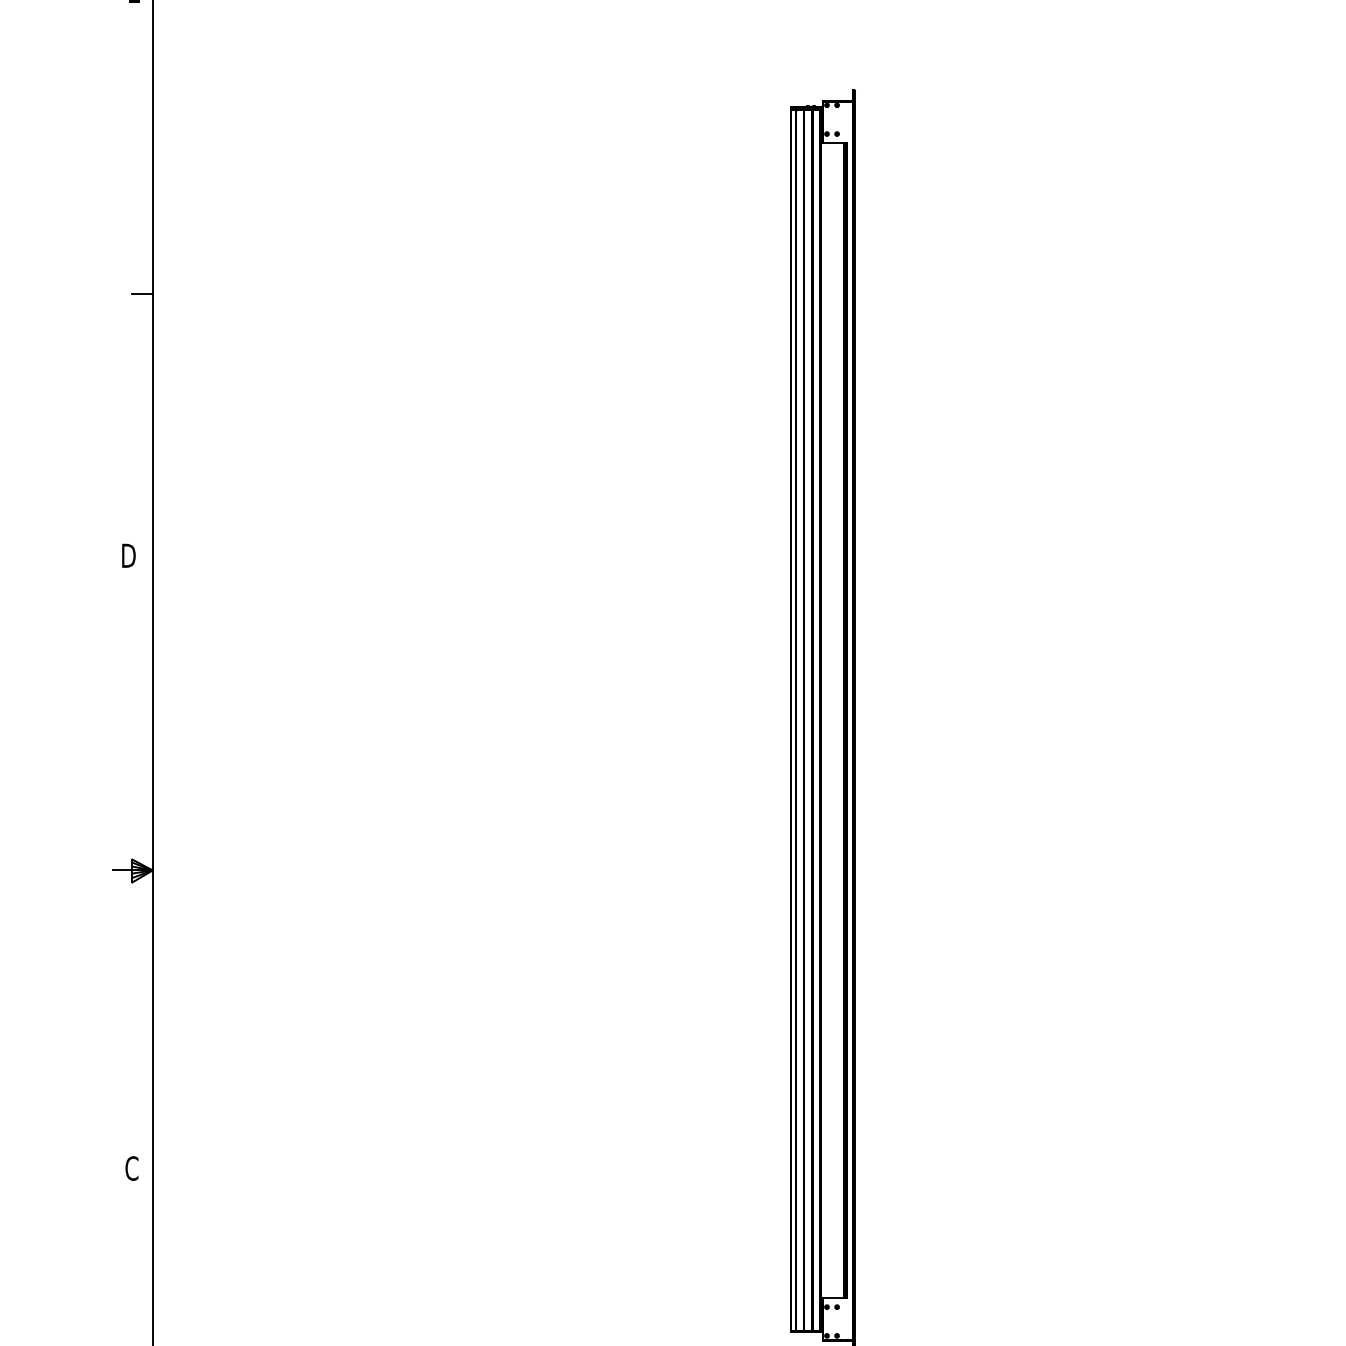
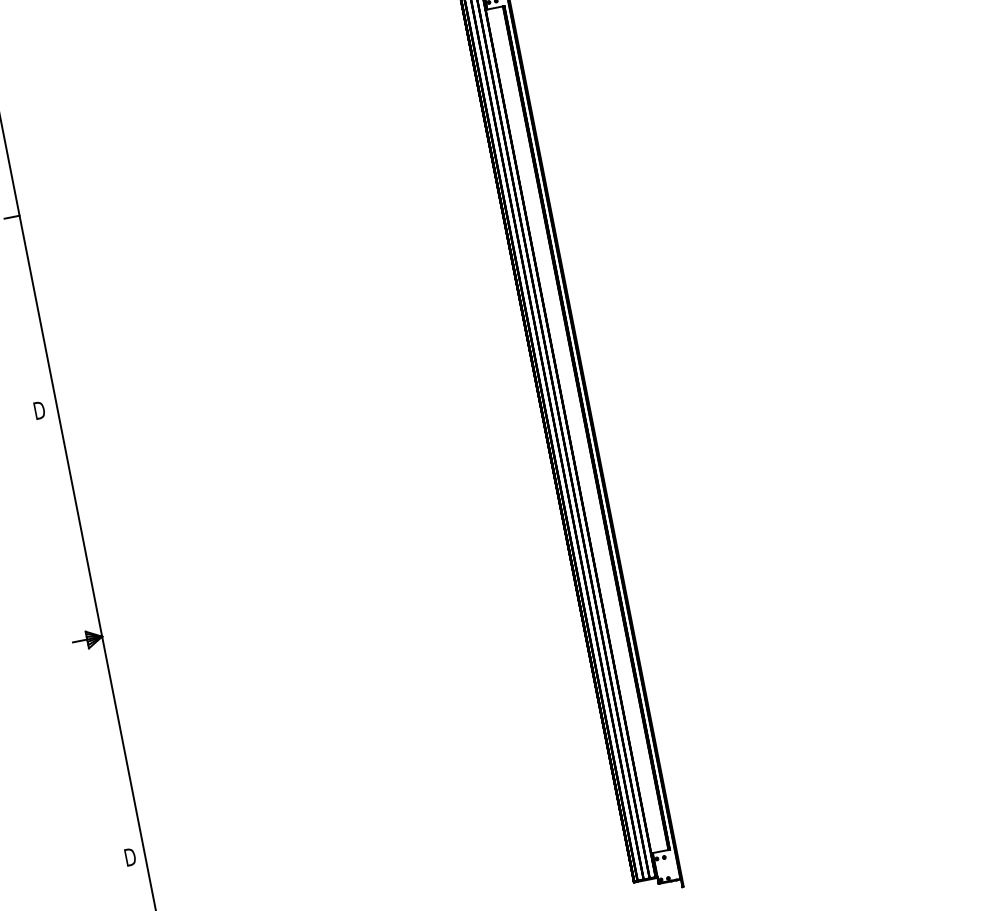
text: (132, 1168) -> (130, 857), C -> D

